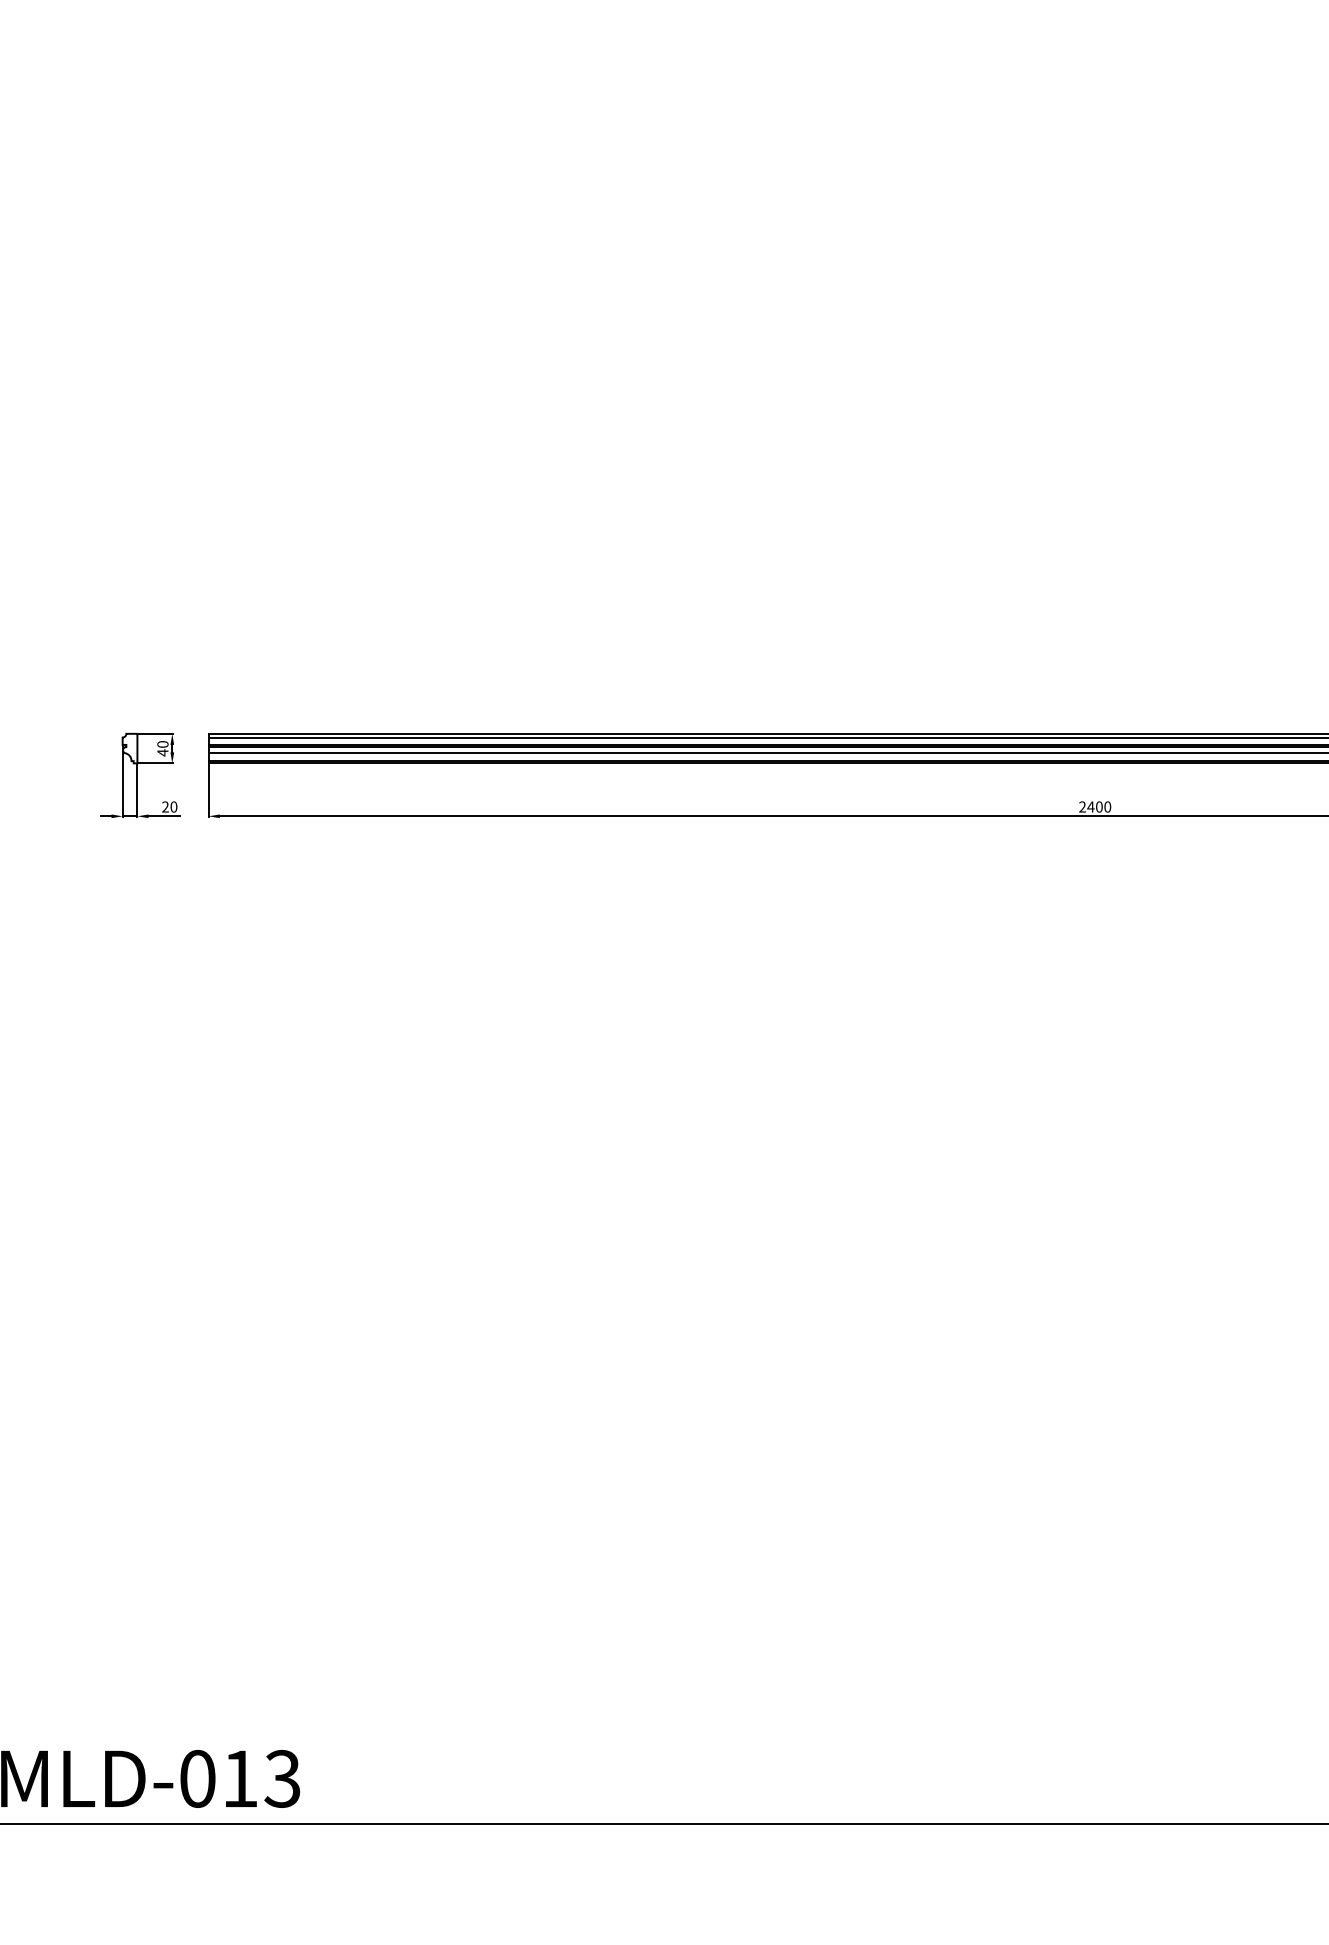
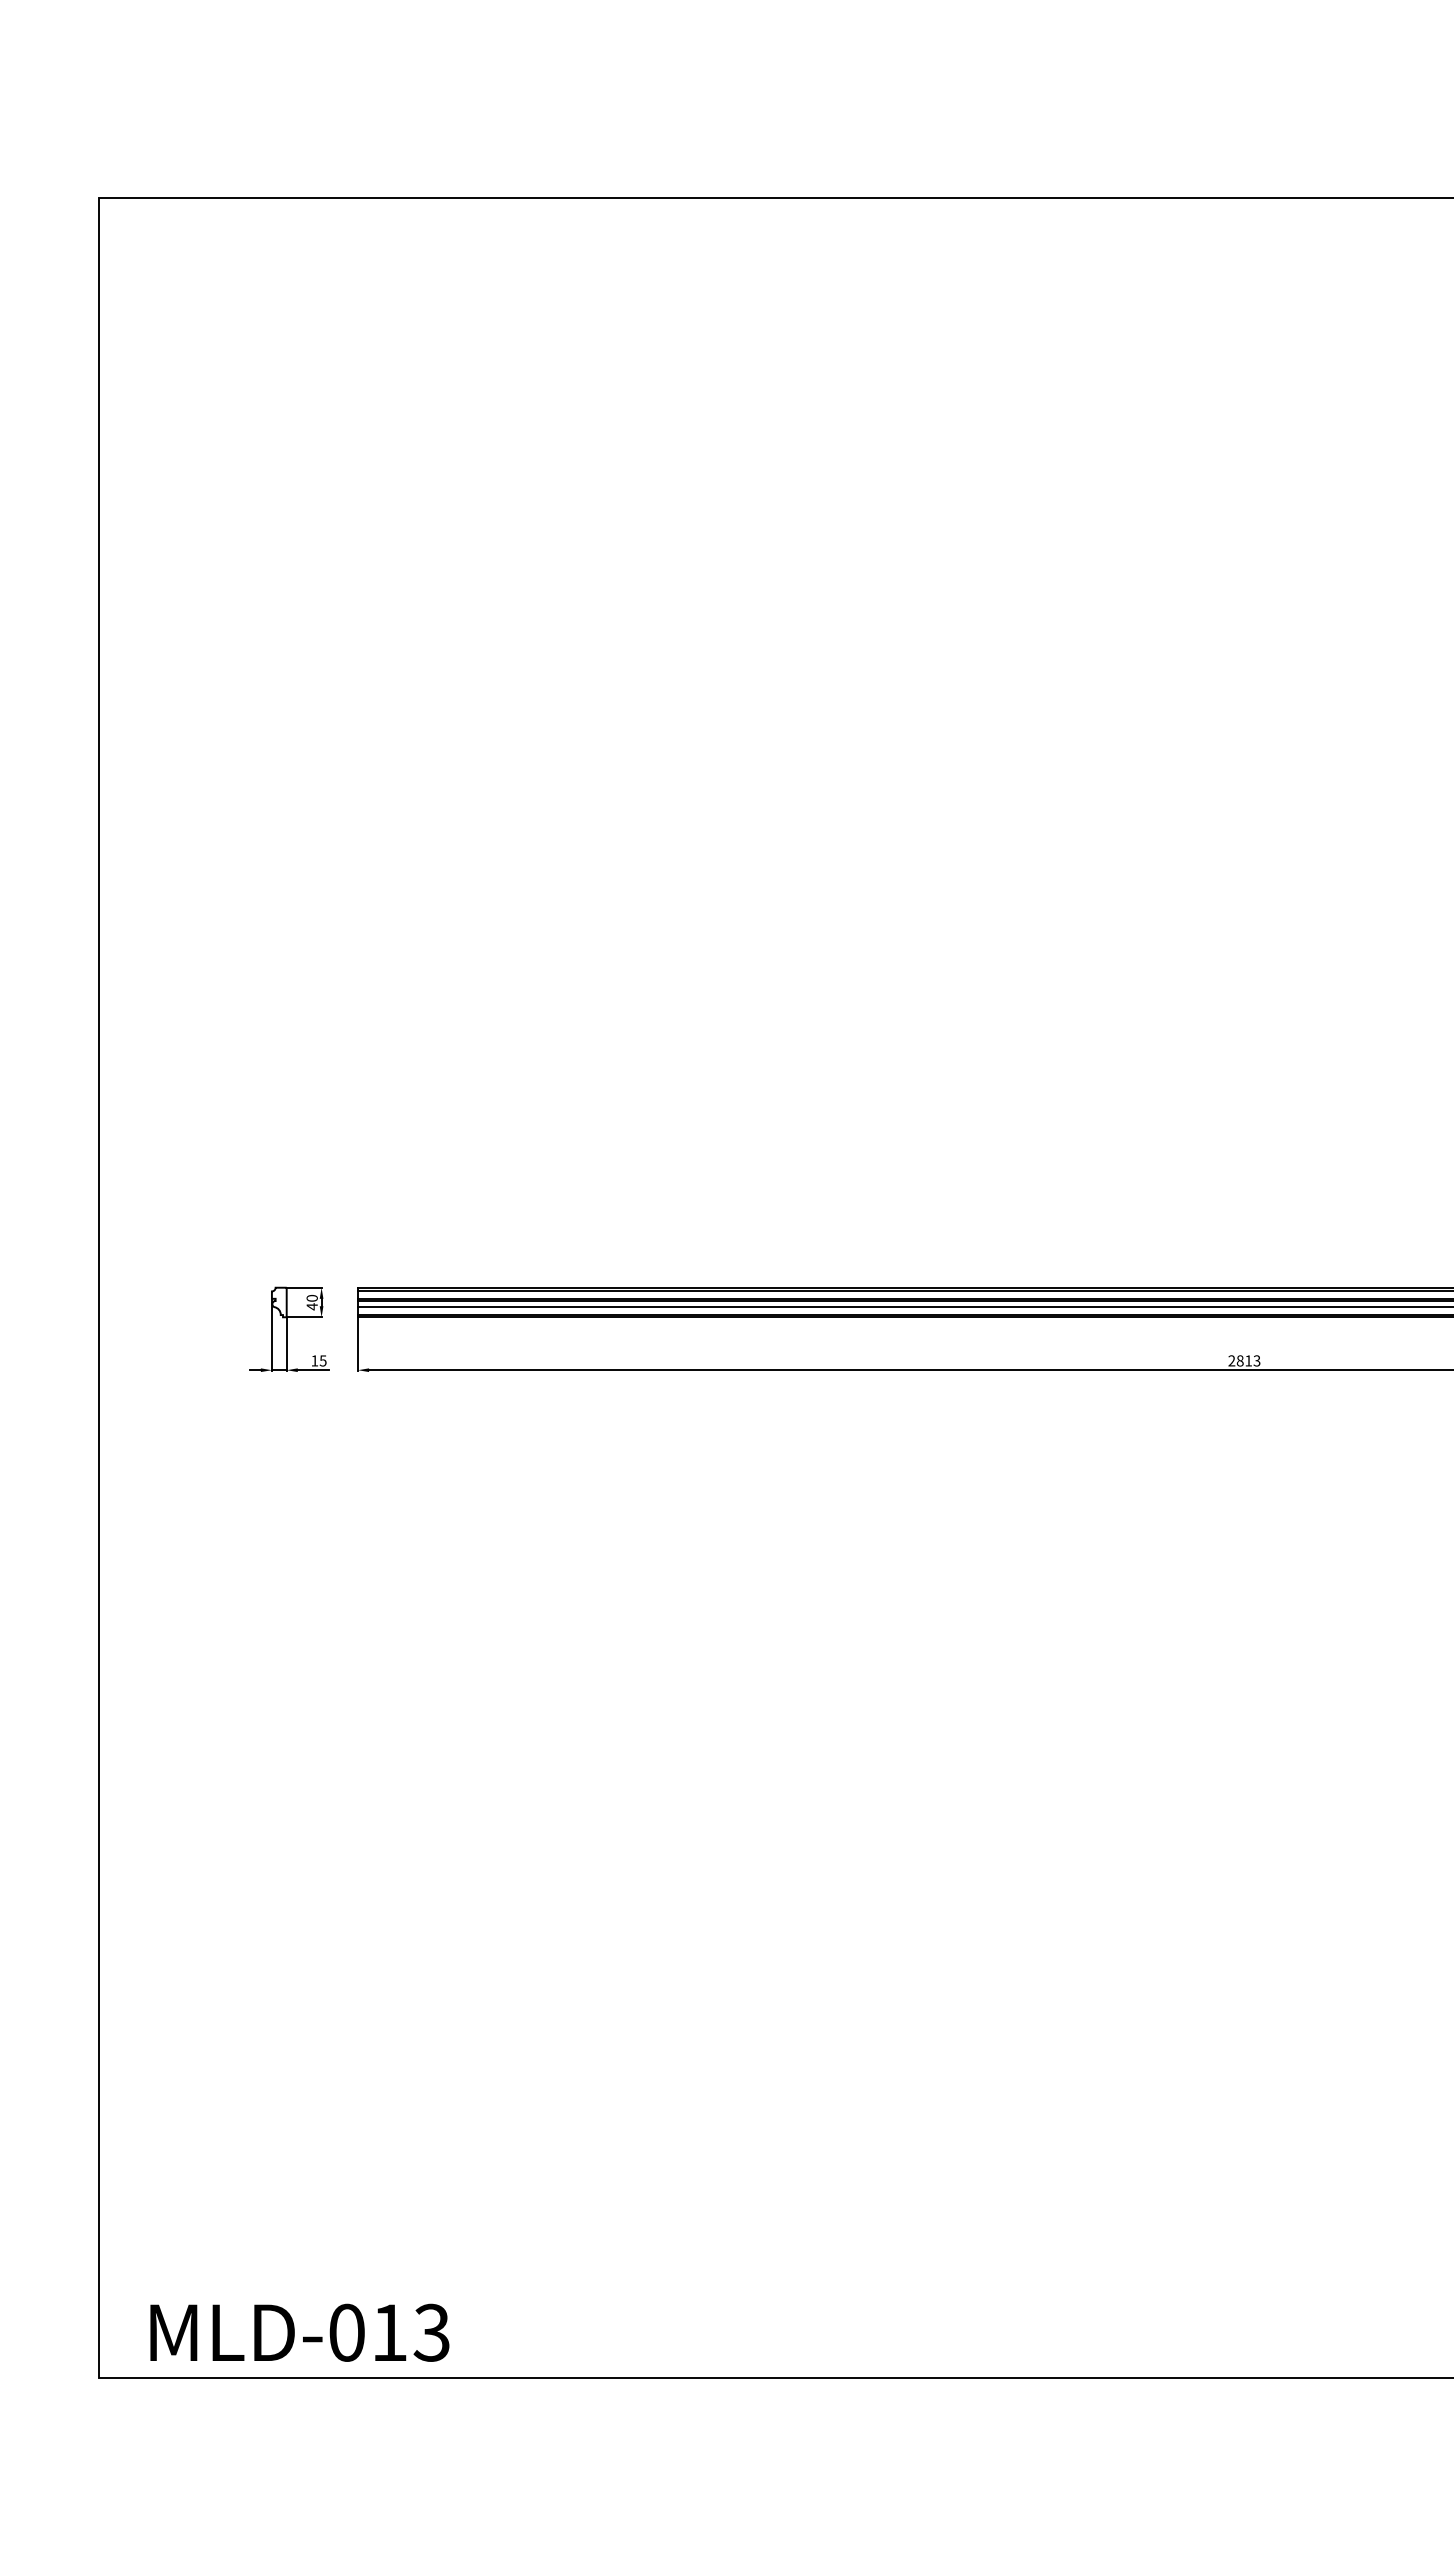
text: (169, 806) -> (318, 1360), 20 -> 15
text: (1099, 806) -> (1248, 1360), 2400 -> 2813

